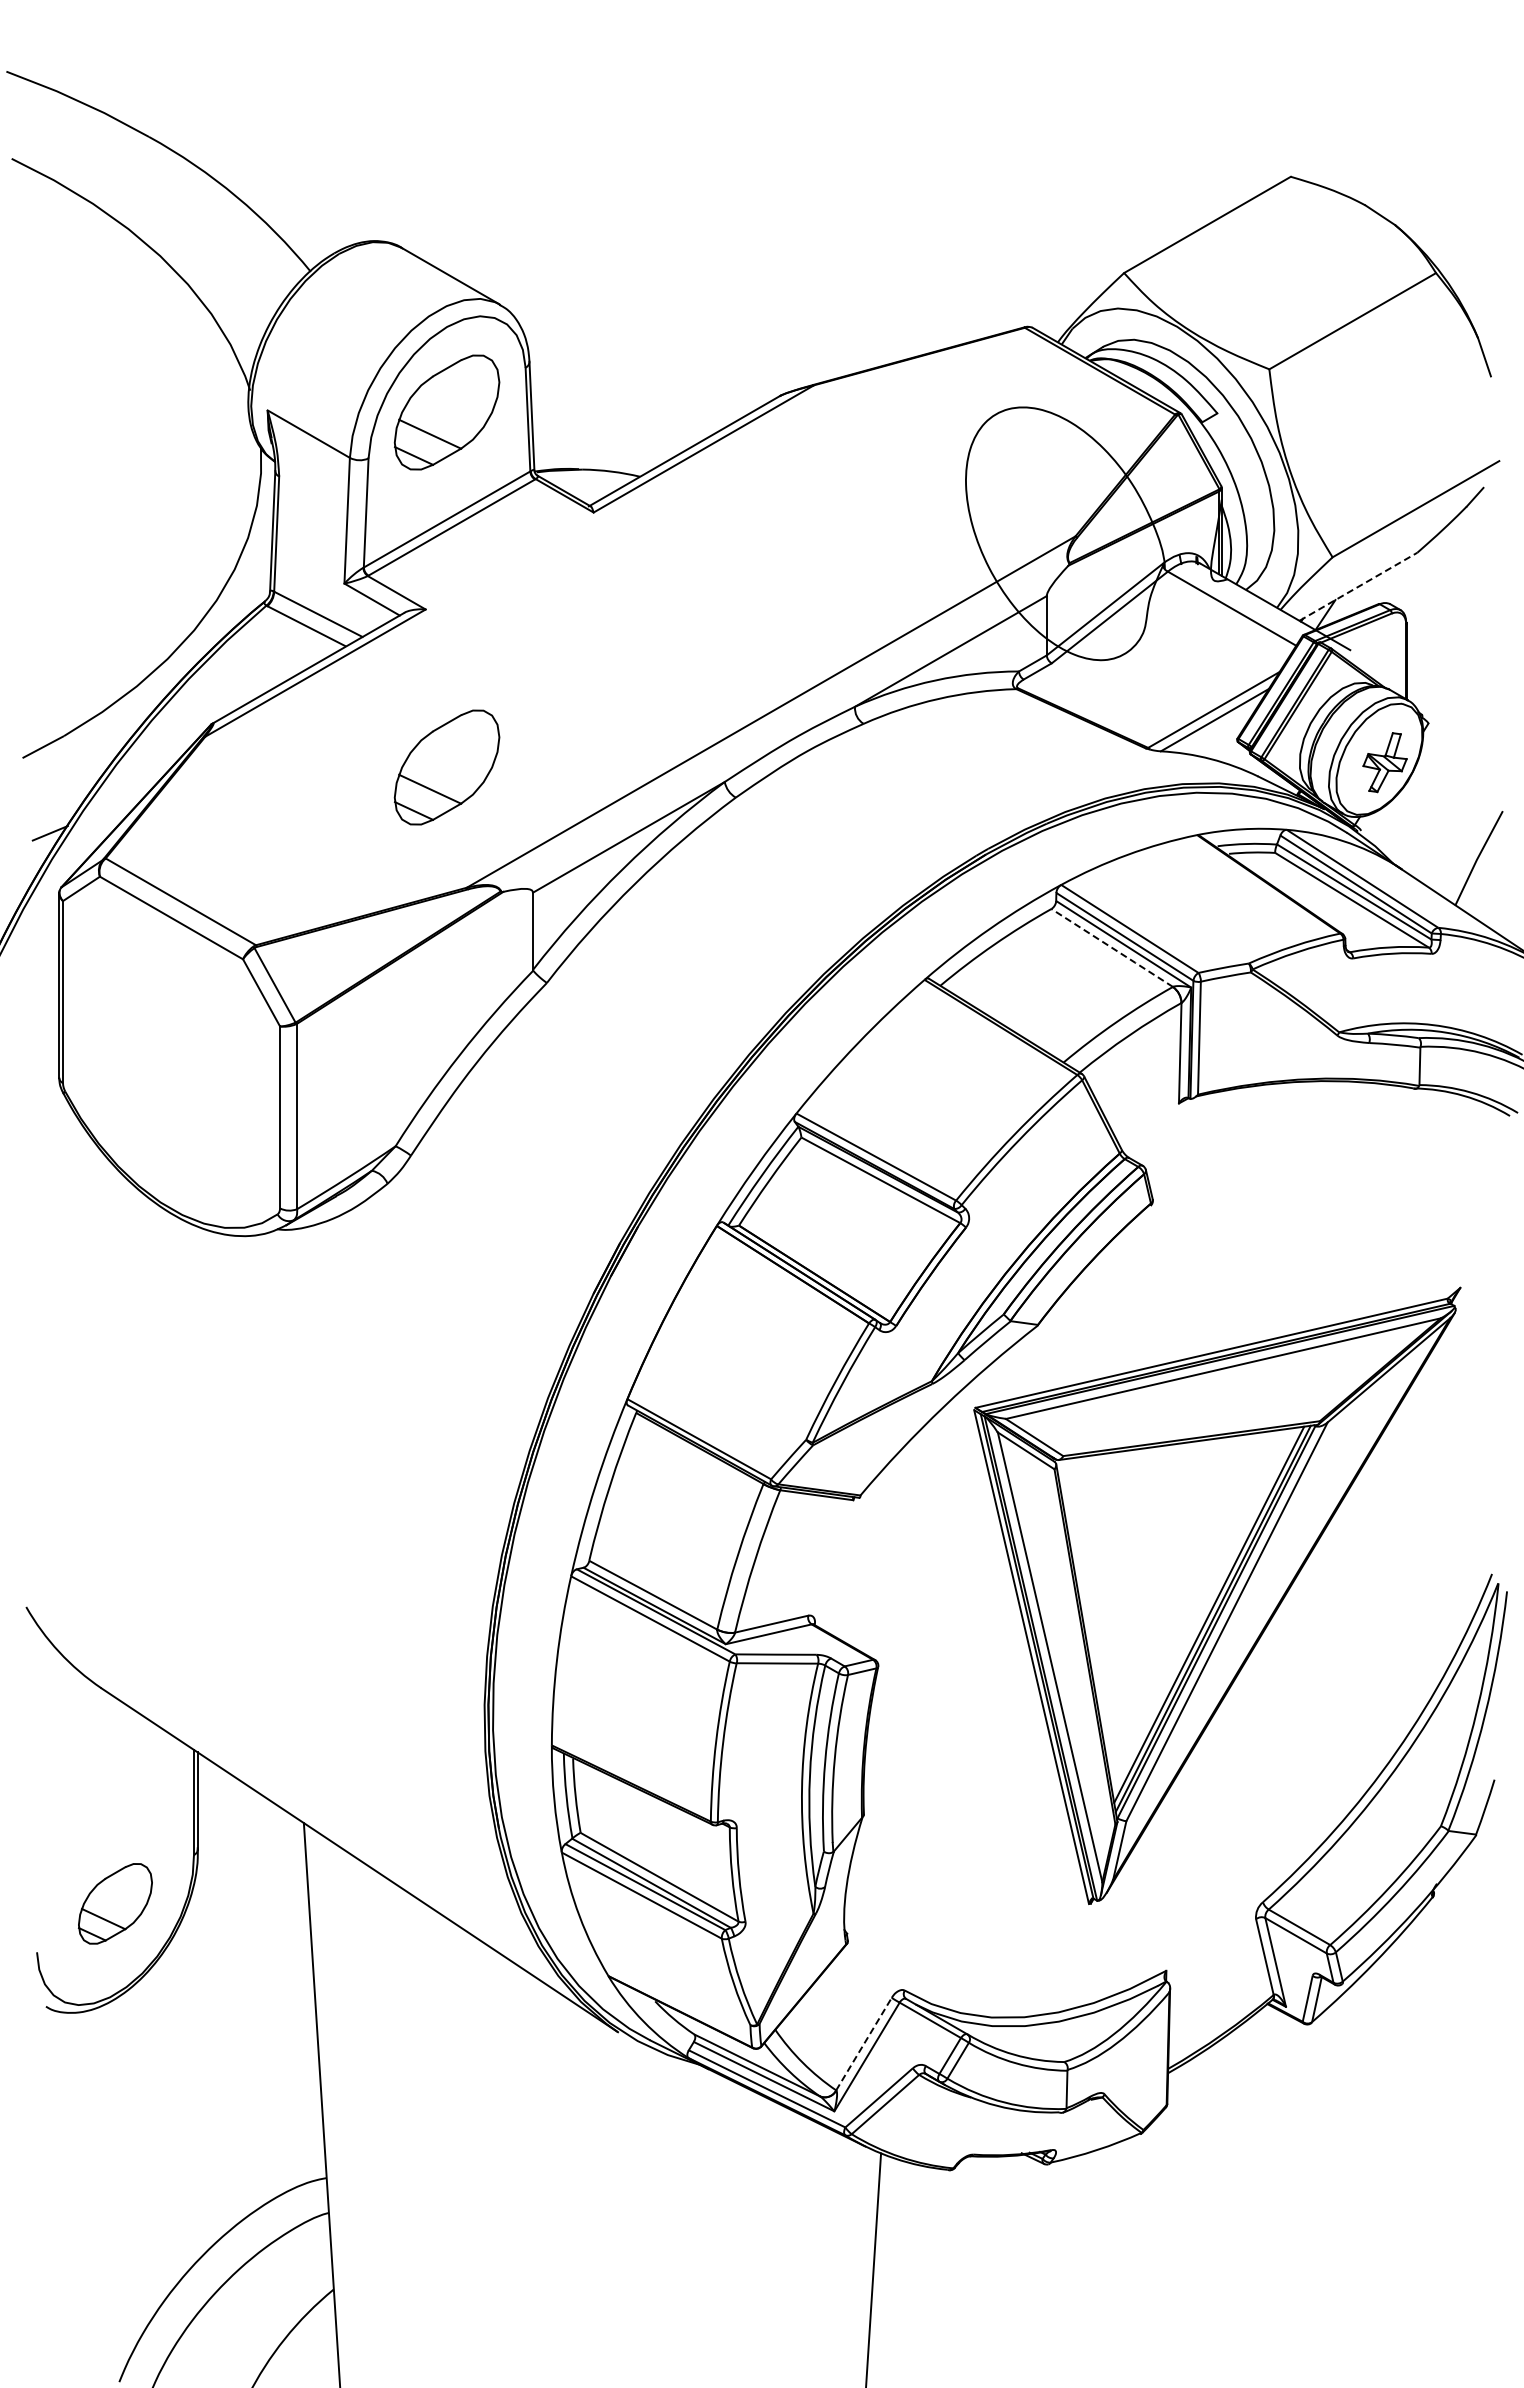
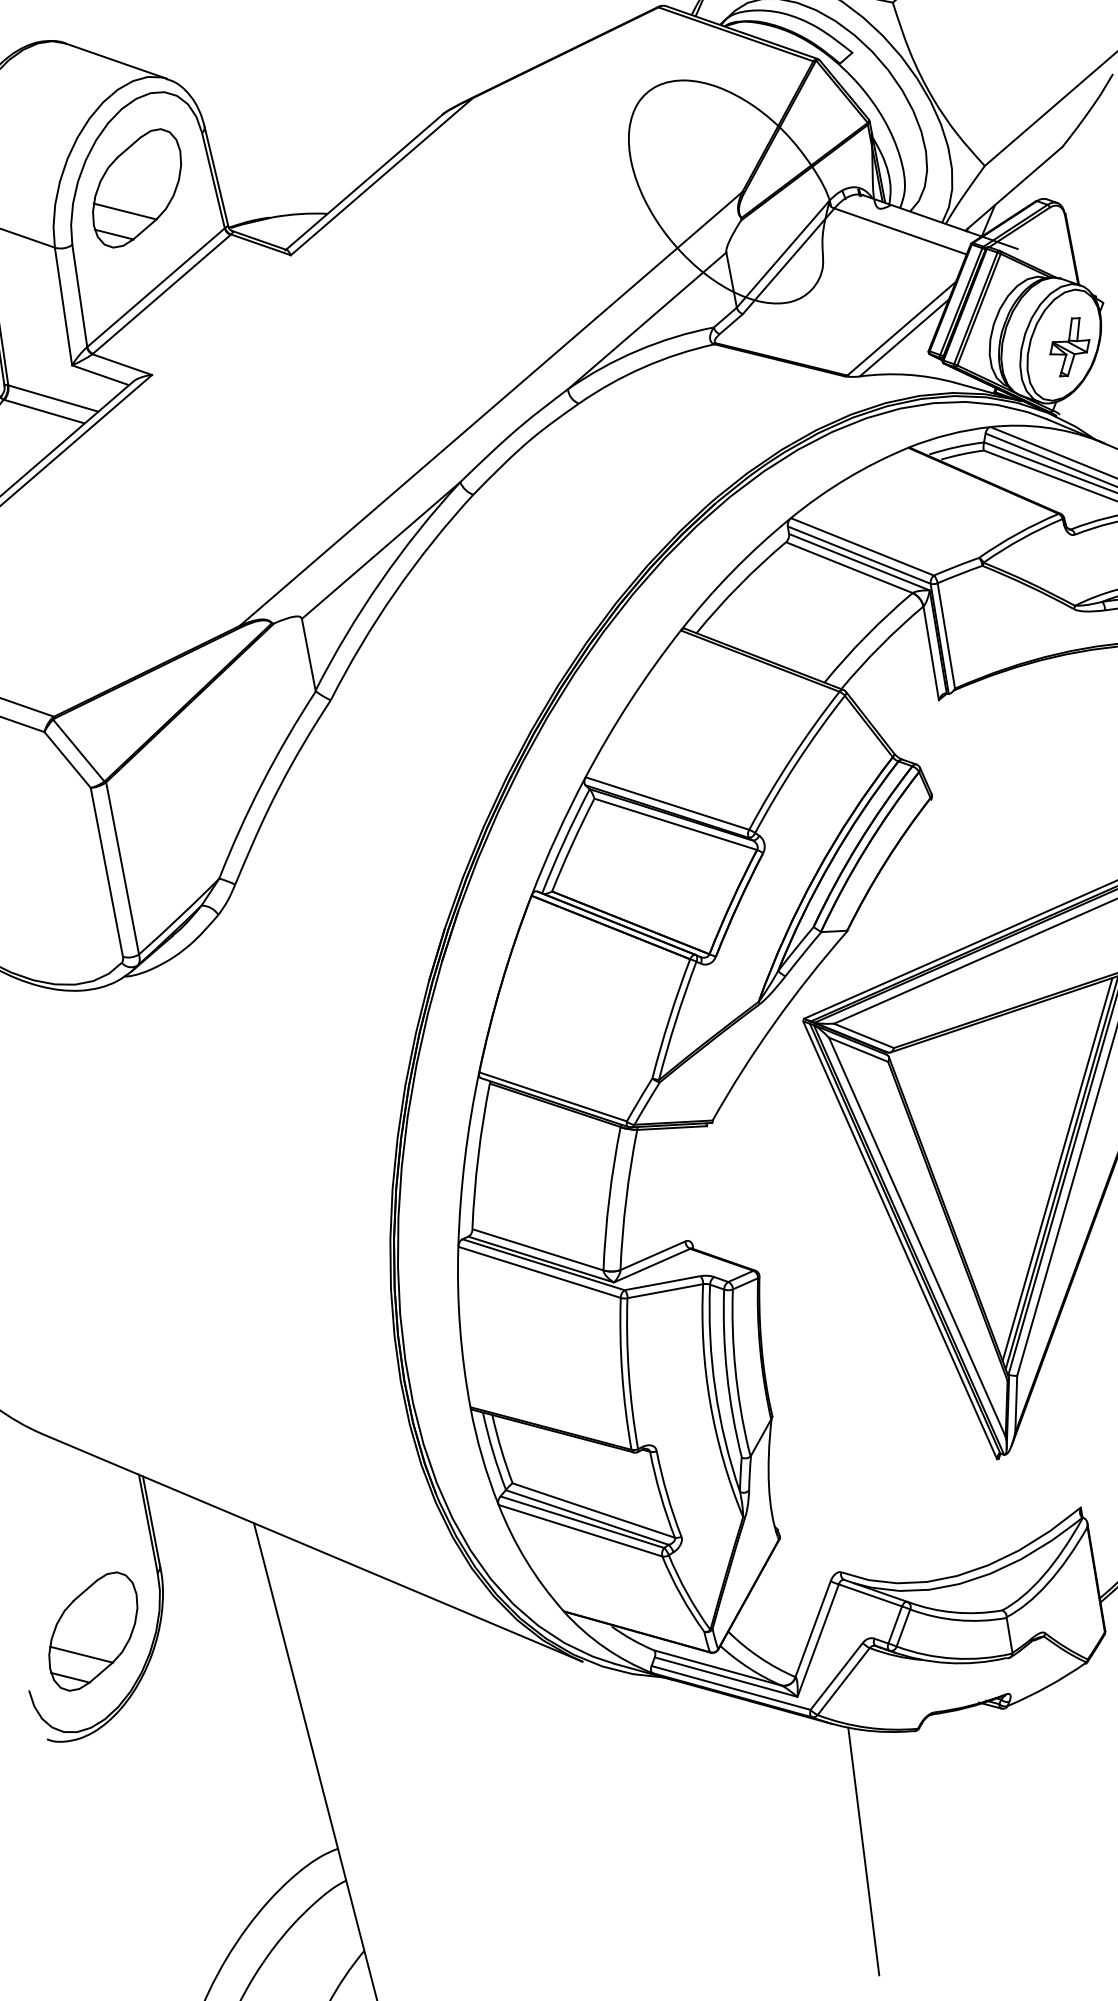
line: (1358, 586) -> (1014, 188), dashed -> solid
part: (446, 767) -> (199, 518), removed
line: (1113, 948) -> (850, 567), dashed -> solid
part: (115, 1903) -> (93, 1631), size x1.43
line: (864, 2043) -> (813, 1628), dashed -> solid

